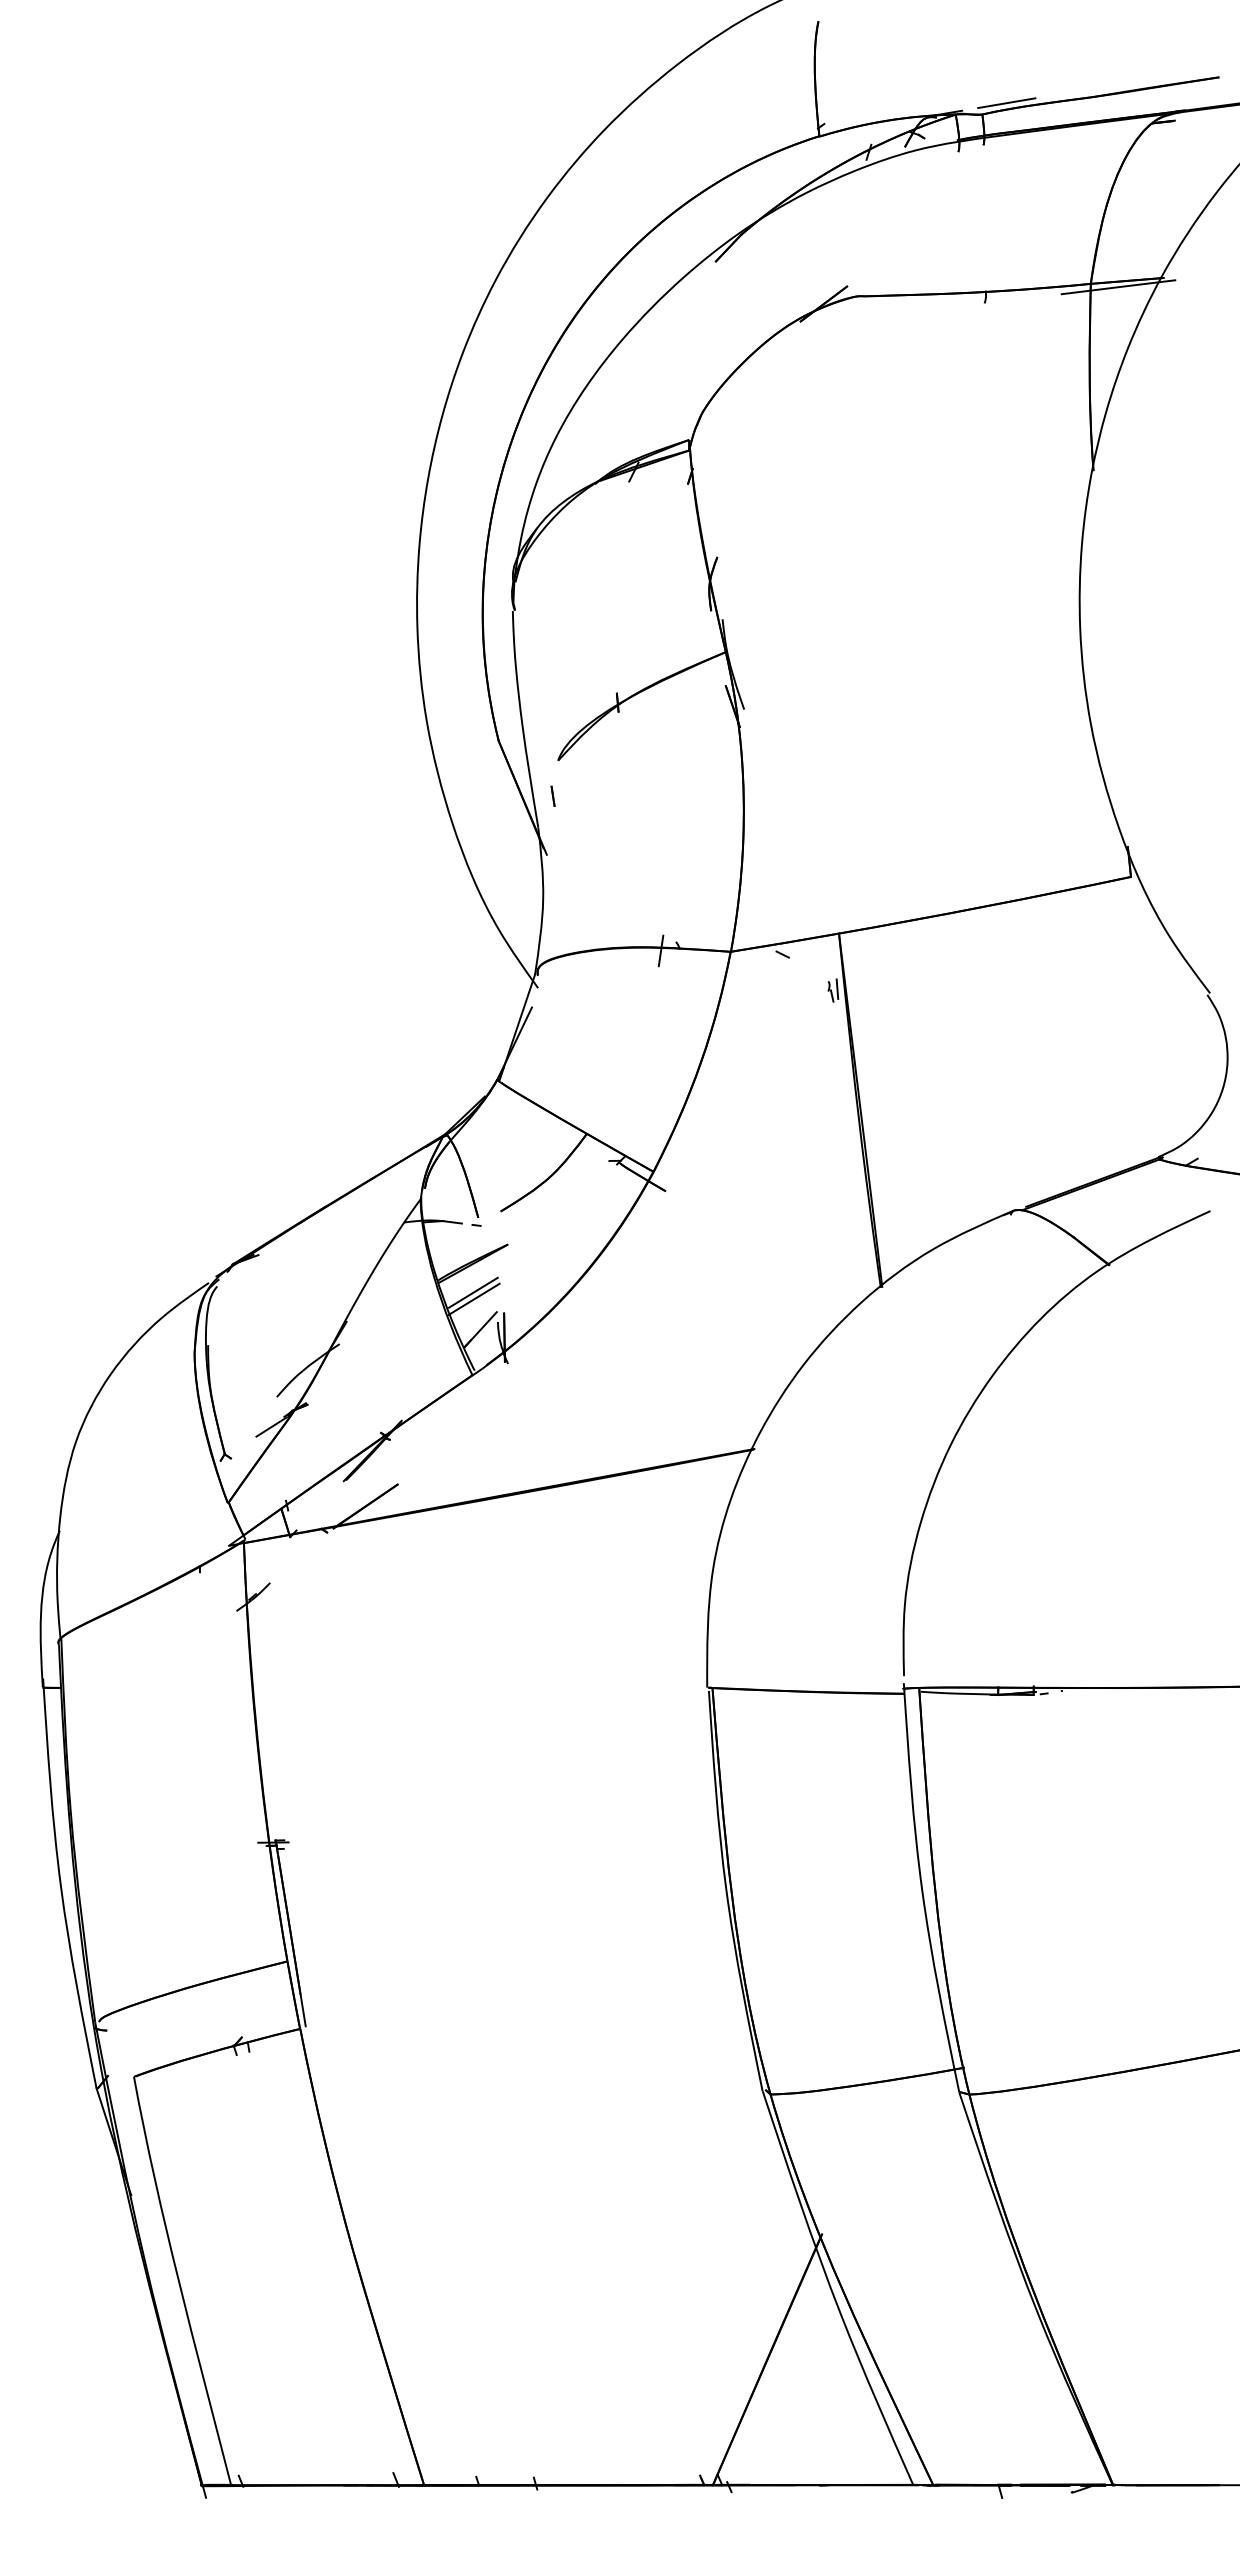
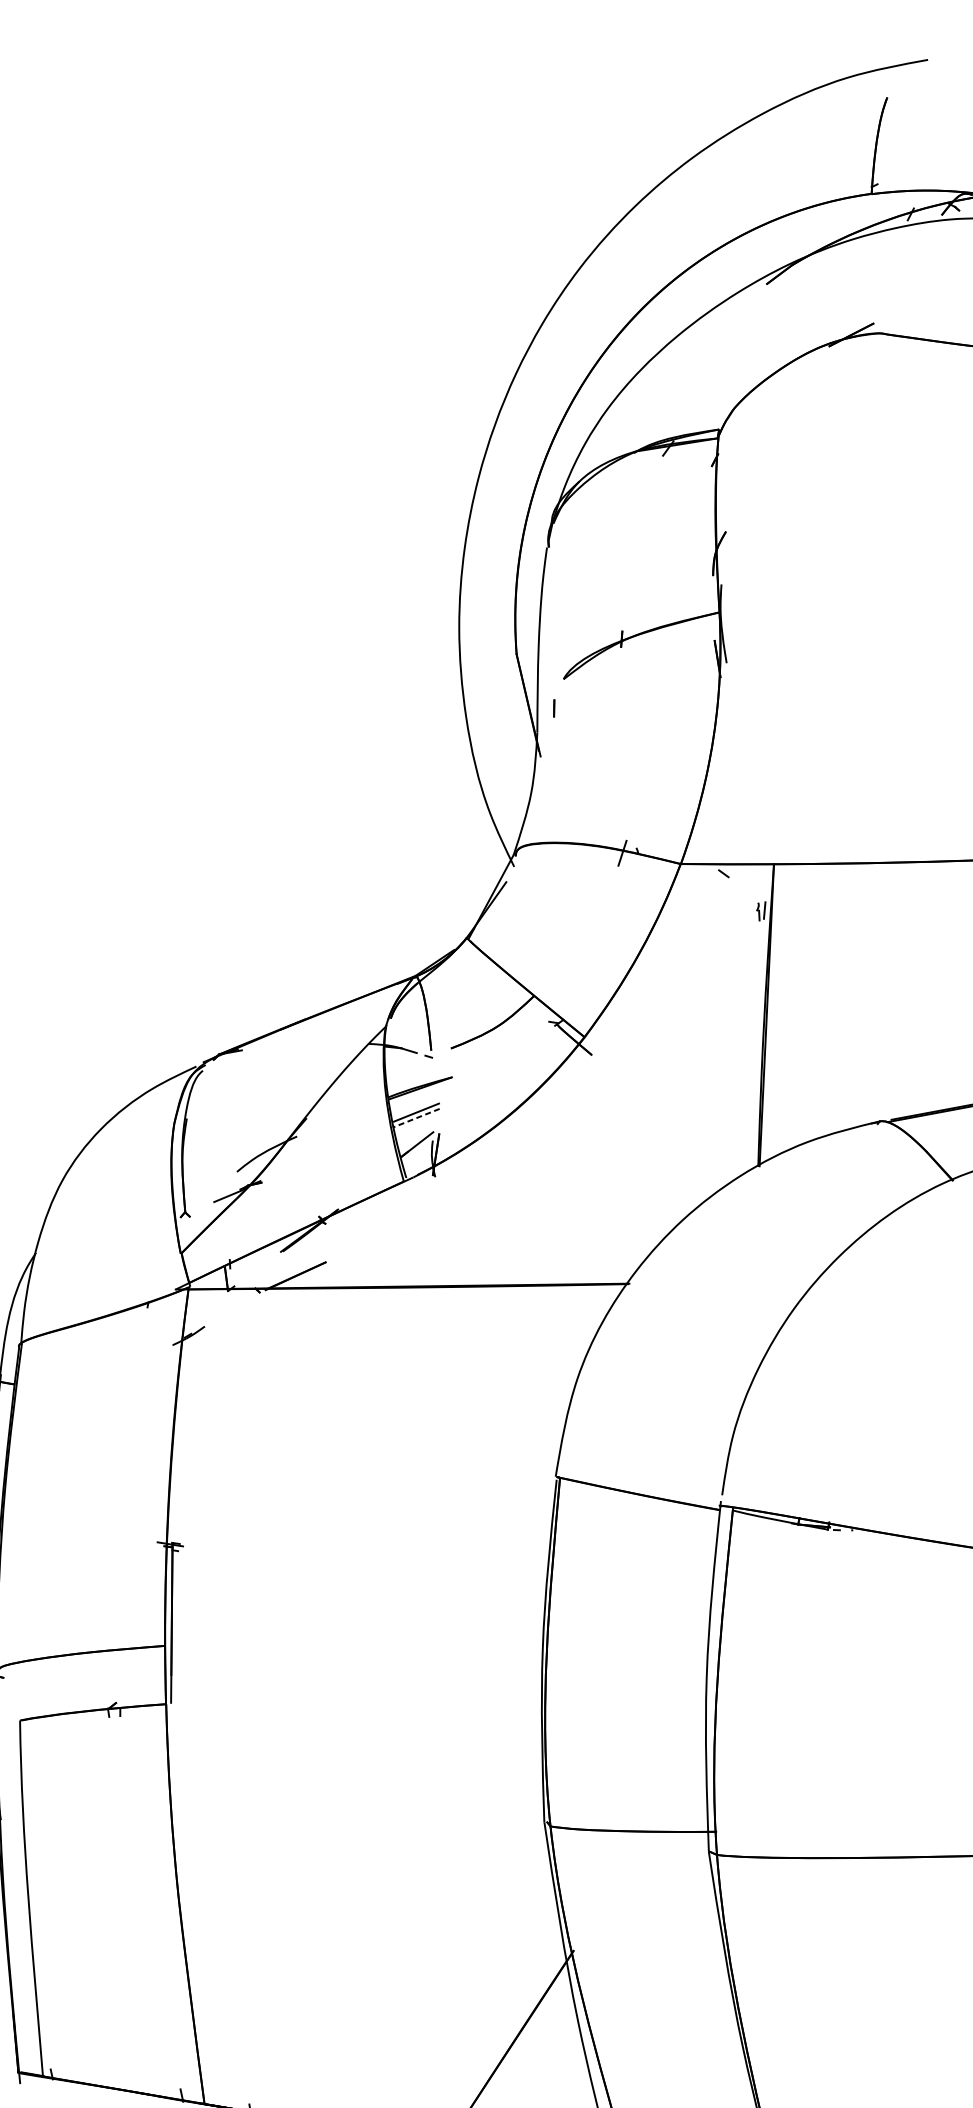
line: (474, 1299) -> (416, 1118), solid -> dashed

